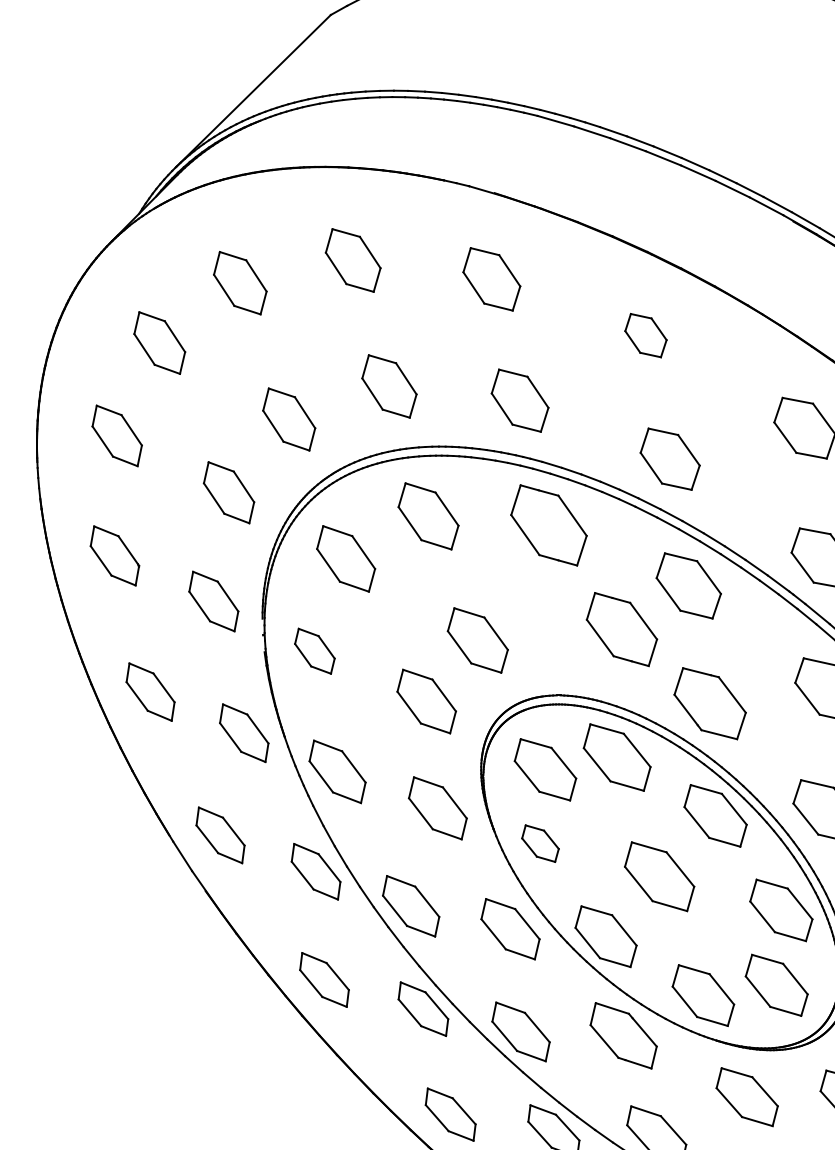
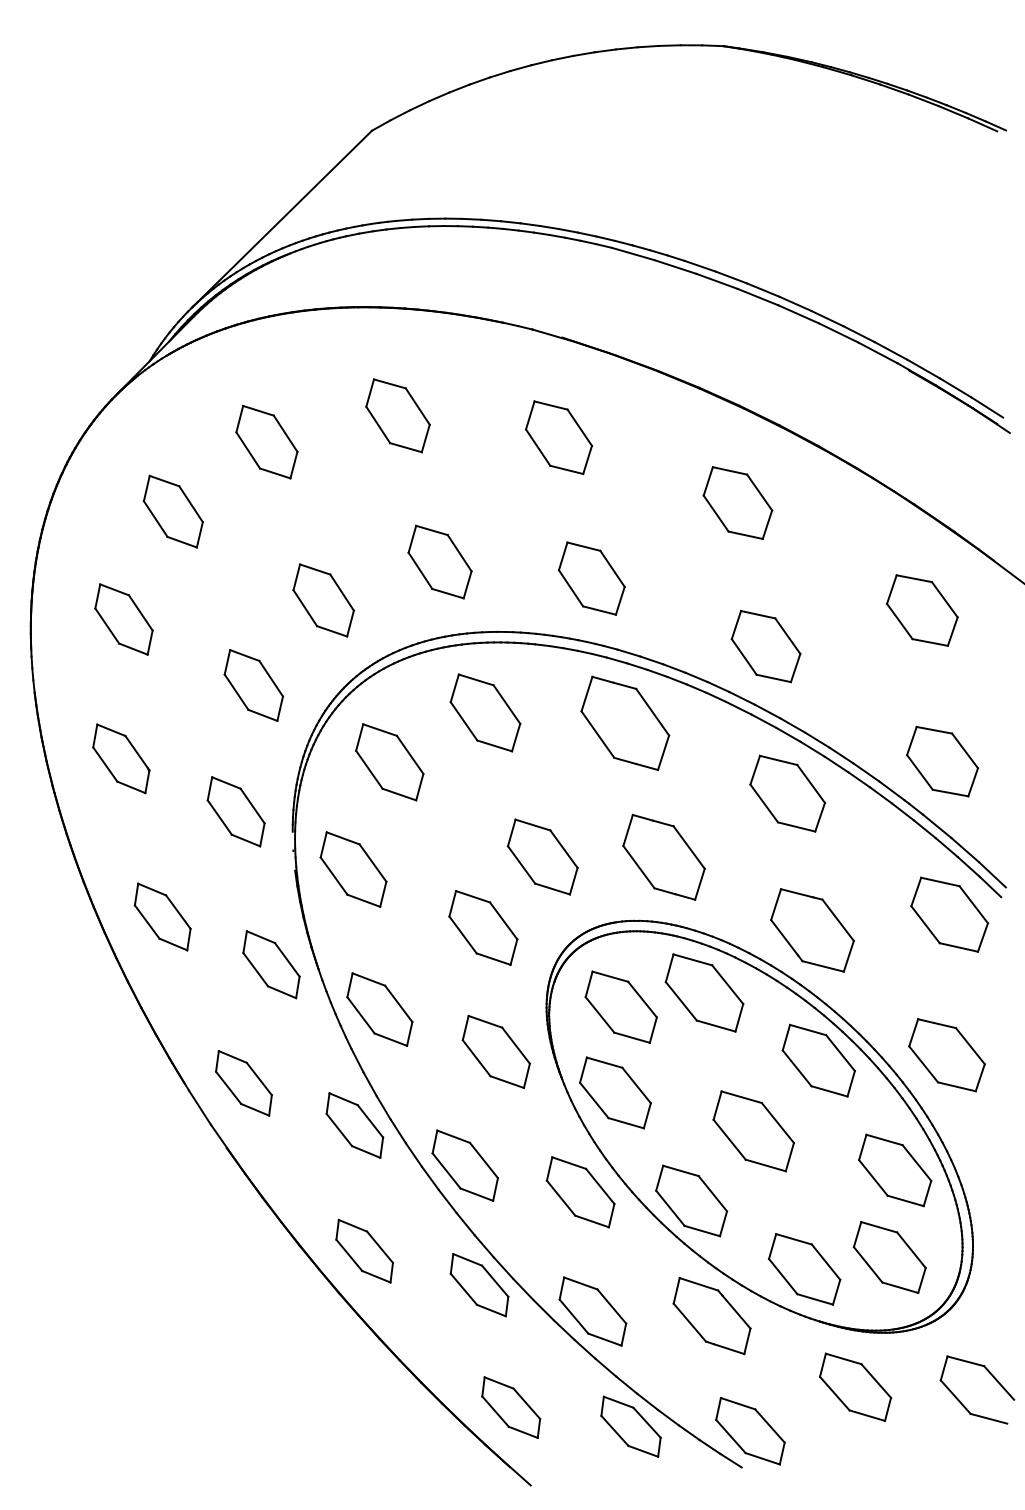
part: (645, 335) -> (737, 502), size x1.43
part: (621, 628) -> (663, 856), moved
part: (314, 651) -> (353, 869), size x1.43
part: (540, 843) -> (615, 1092), size x1.67

